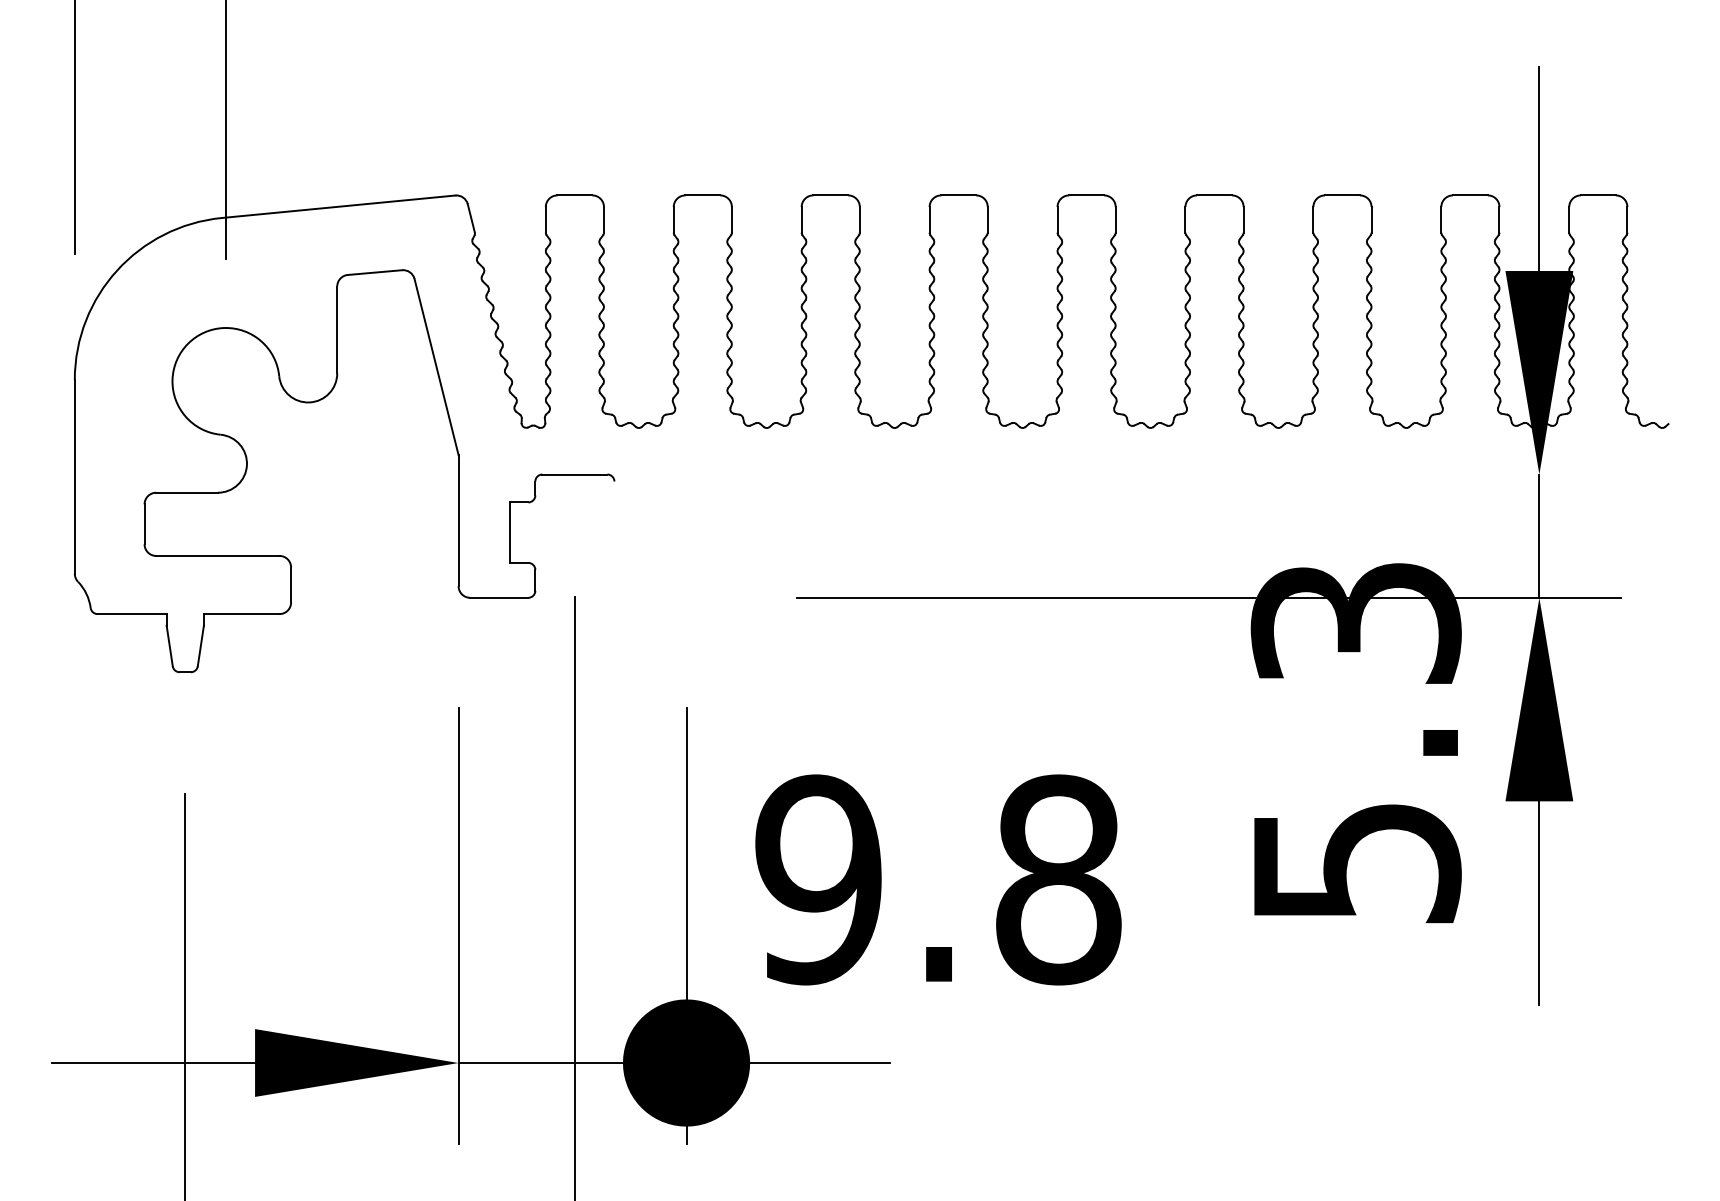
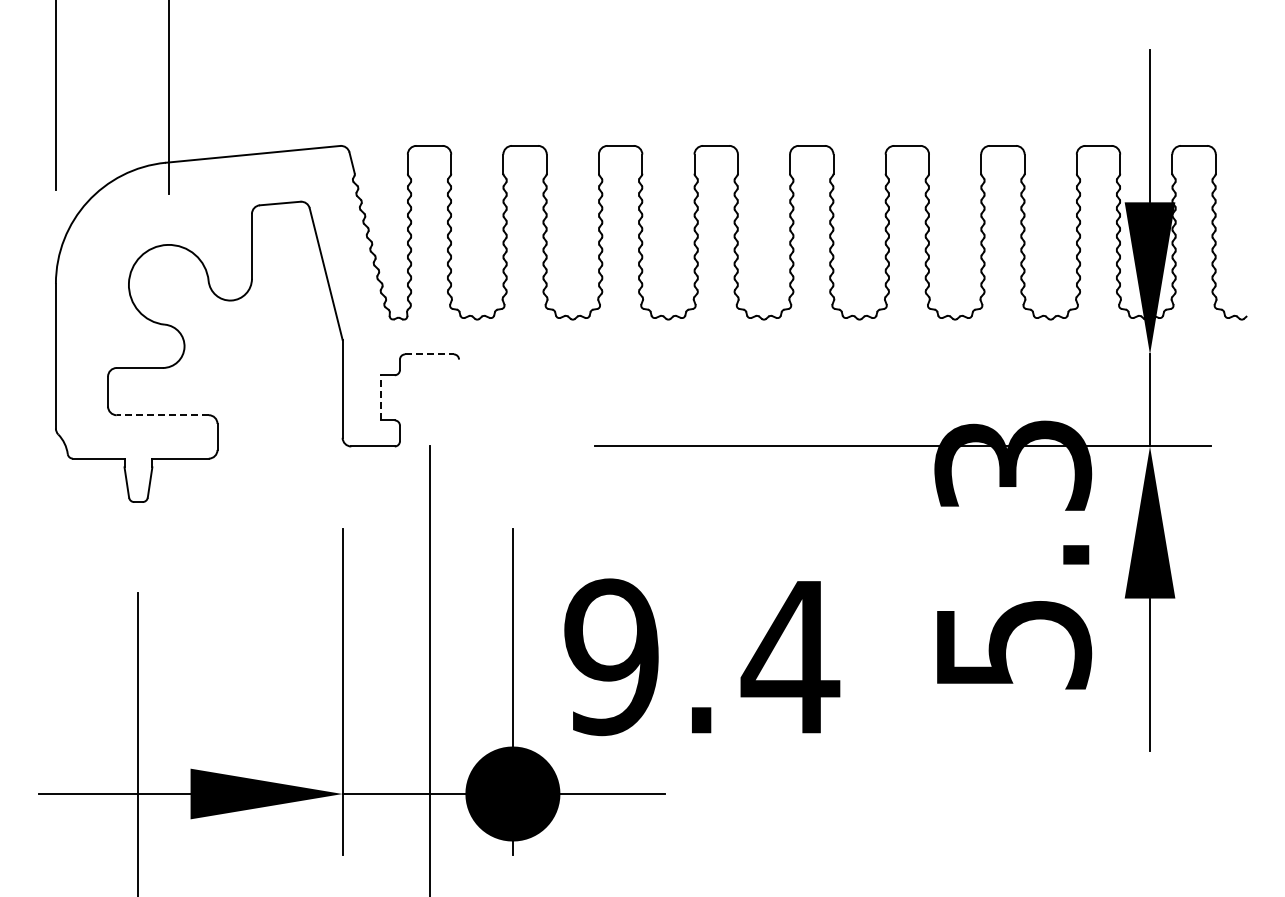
line: (576, 474) -> (430, 354), solid -> dashed
line: (509, 532) -> (380, 397), solid -> dashed
line: (217, 556) -> (162, 415), solid -> dashed
text: (1058, 880) -> (790, 657), 9.8 -> 9.4

